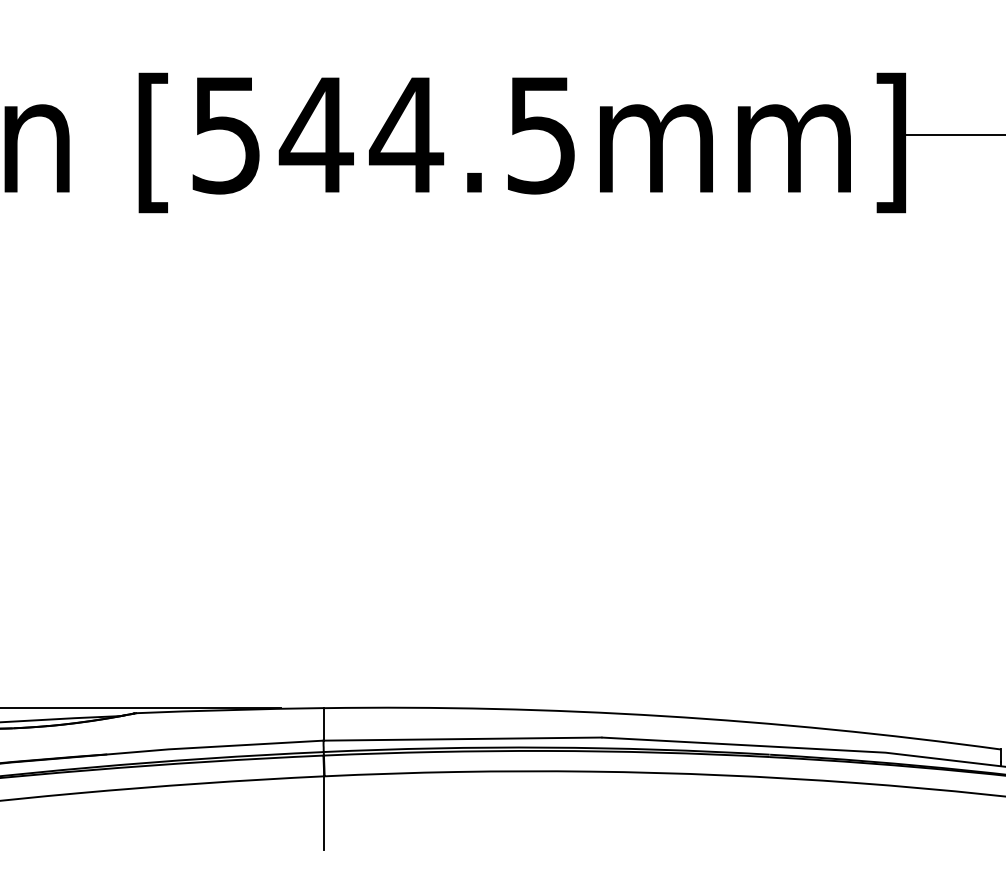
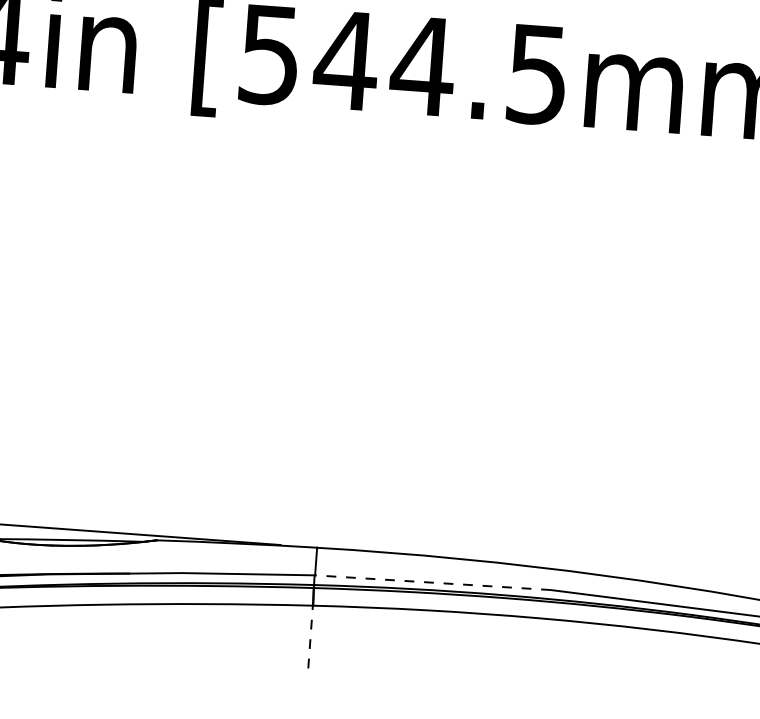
line: (462, 739) -> (432, 583), solid -> dashed
line: (324, 813) -> (310, 637), solid -> dashed

